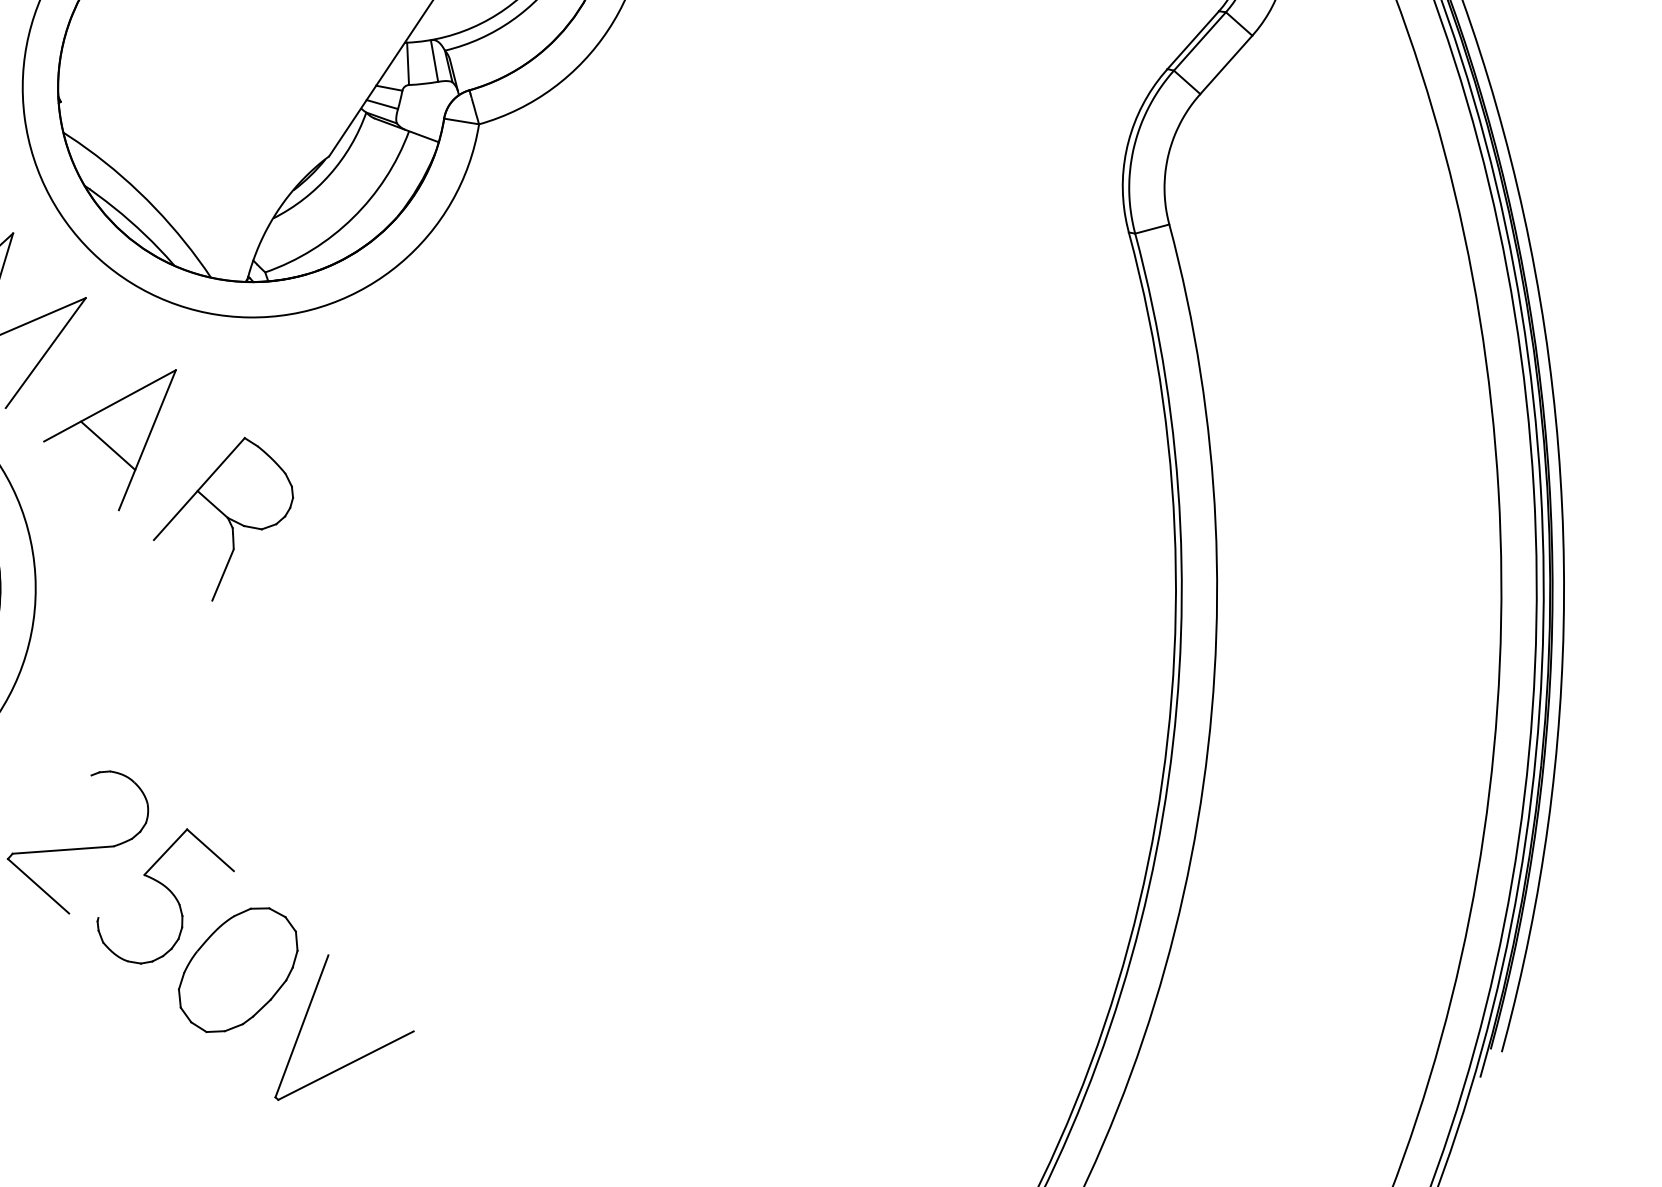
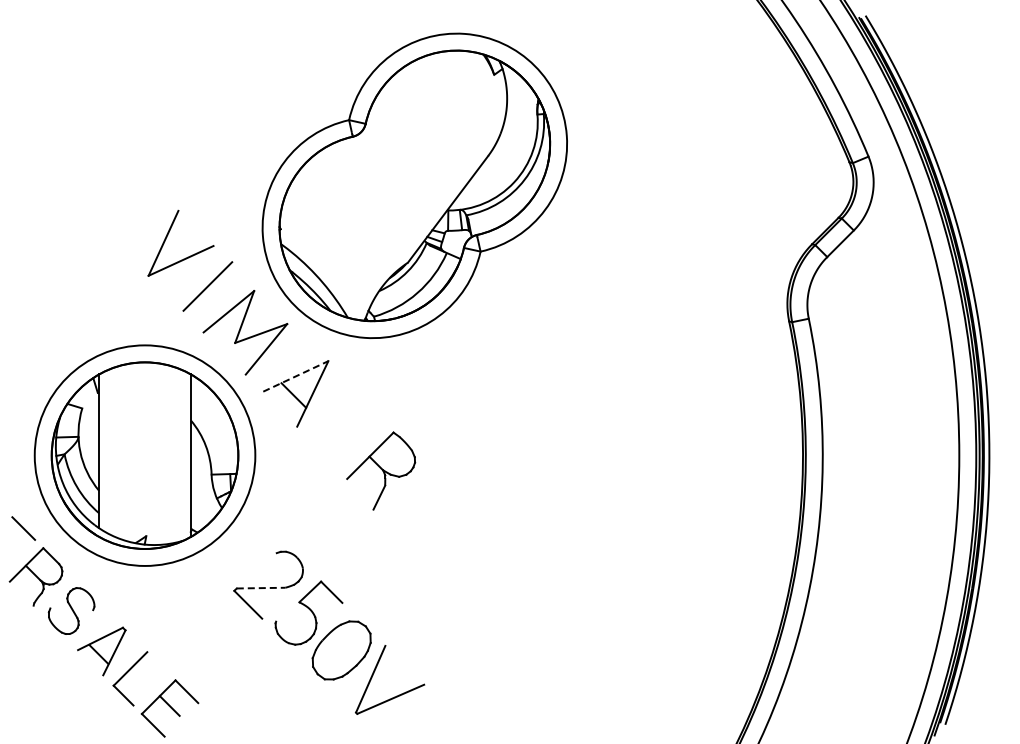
line: (109, 406) -> (295, 376), solid -> dashed
part: (224, 518) -> (381, 470), moved
line: (64, 850) -> (261, 588), solid -> dashed

